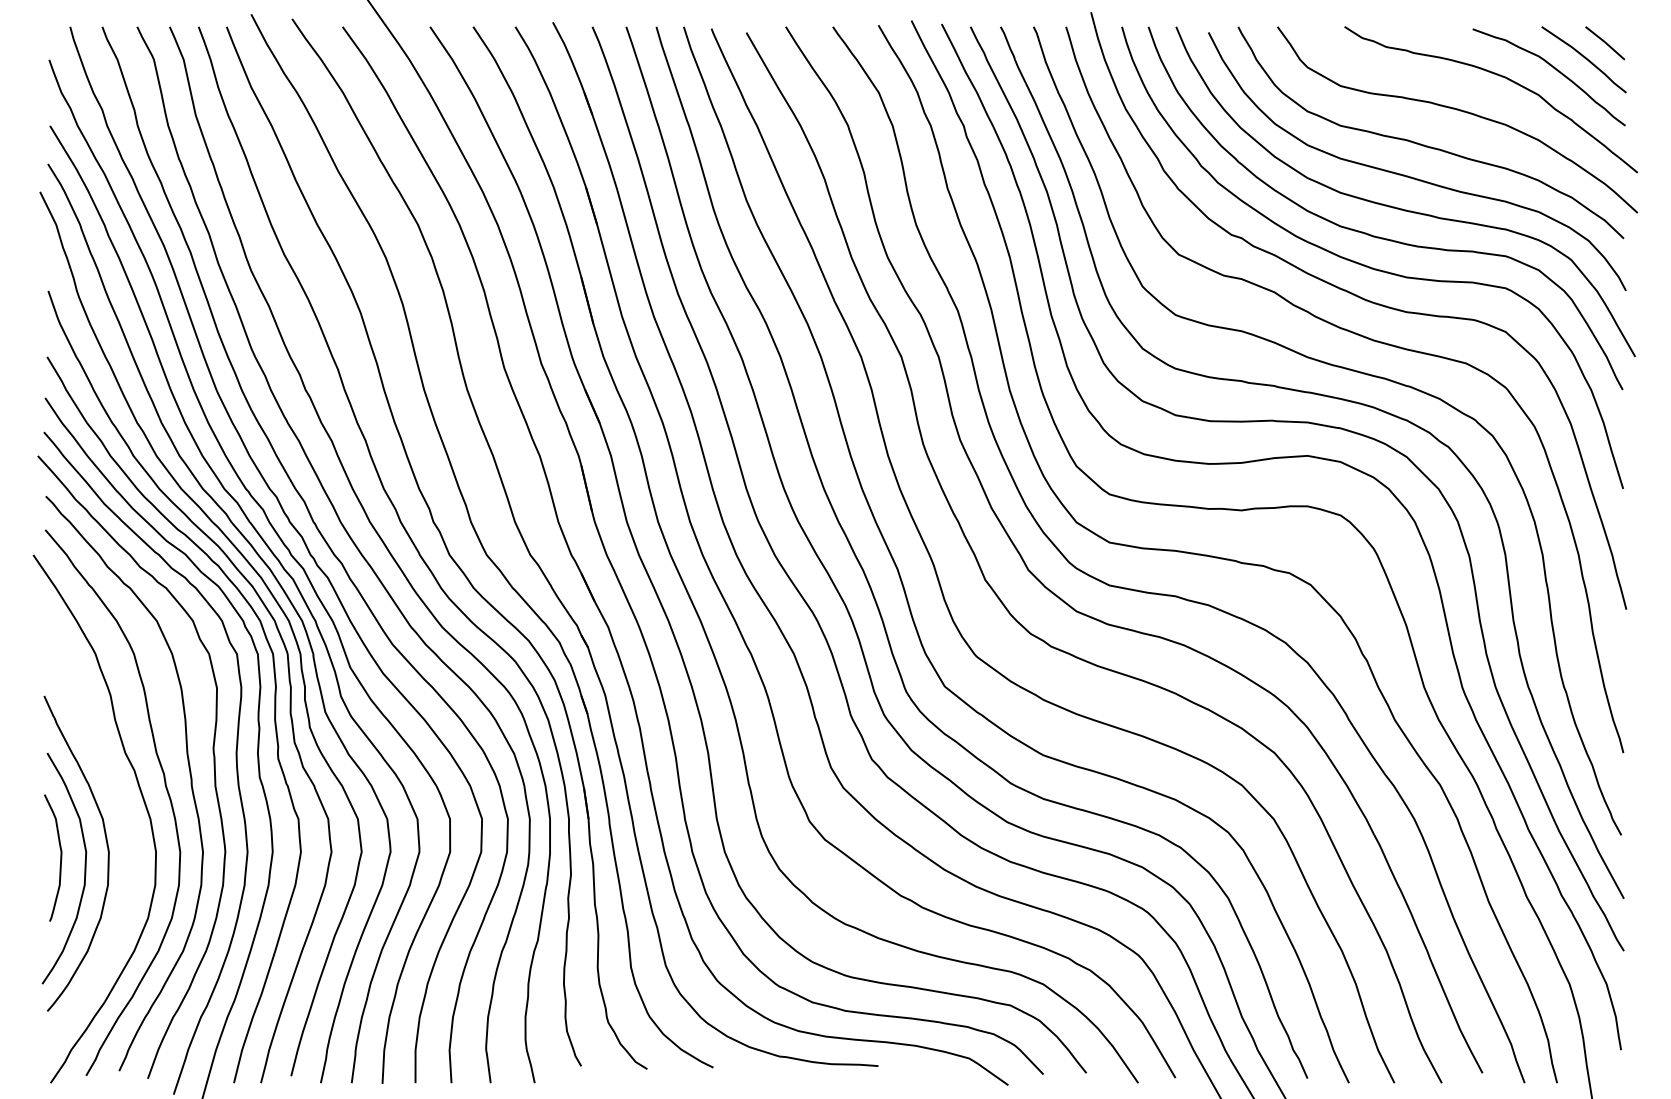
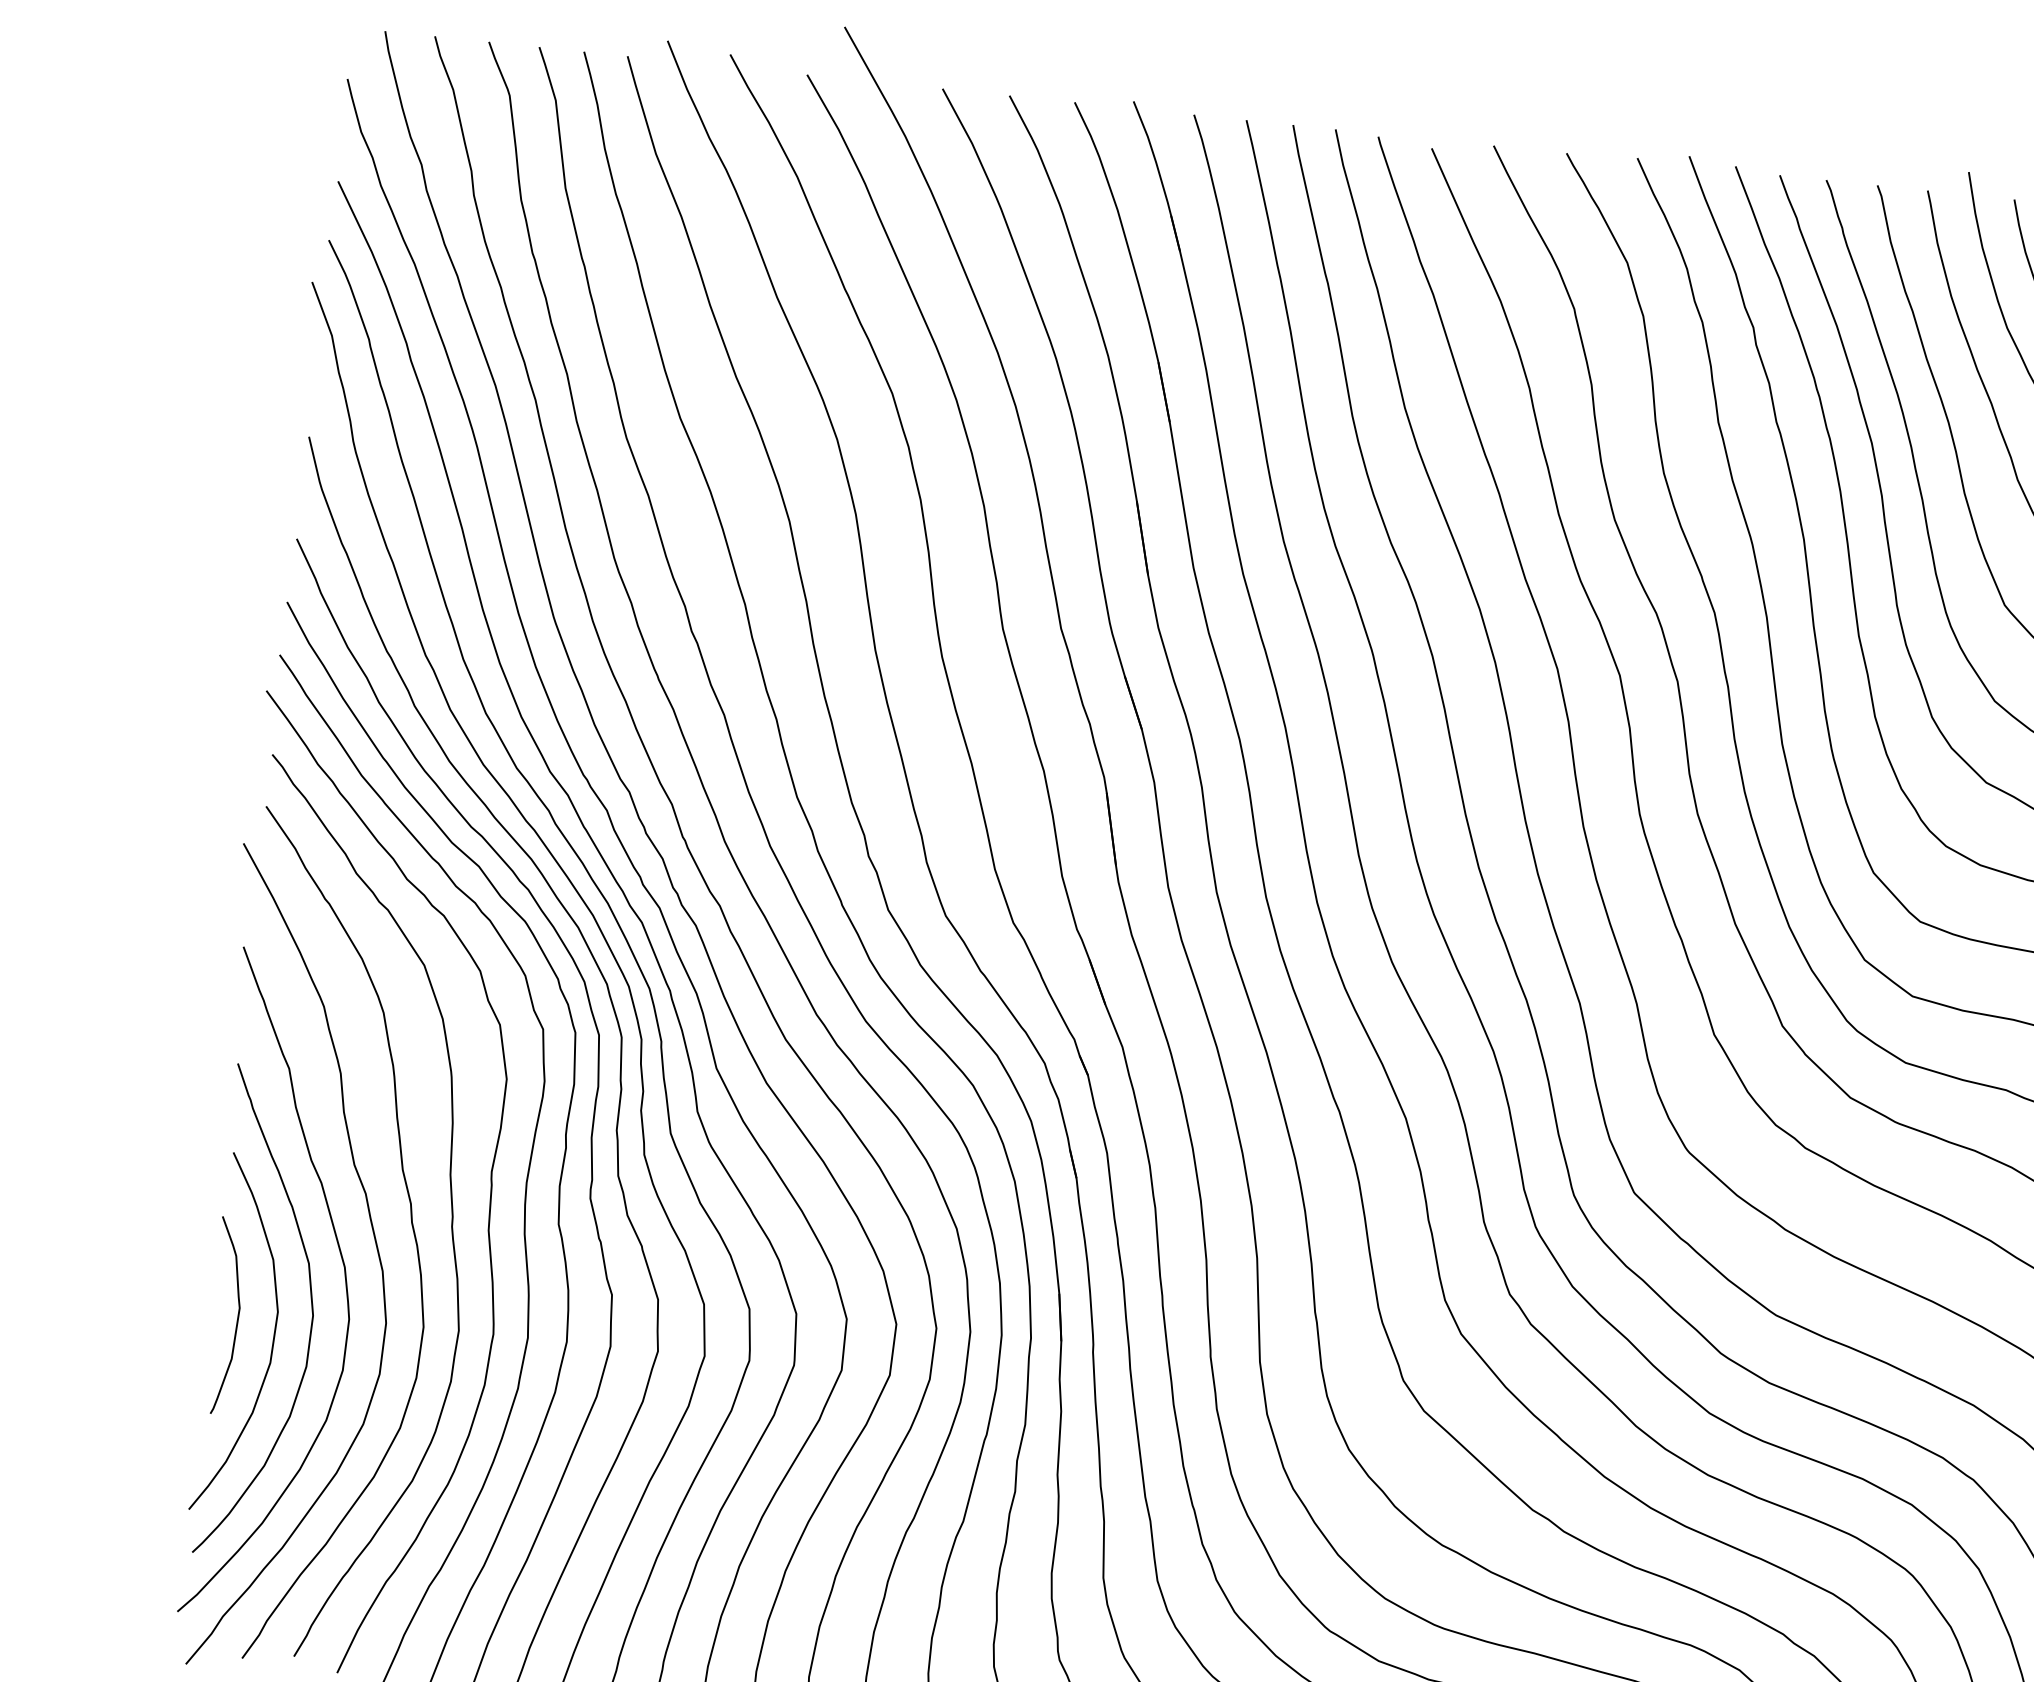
curve: (126, 827) -> (344, 1280), added

